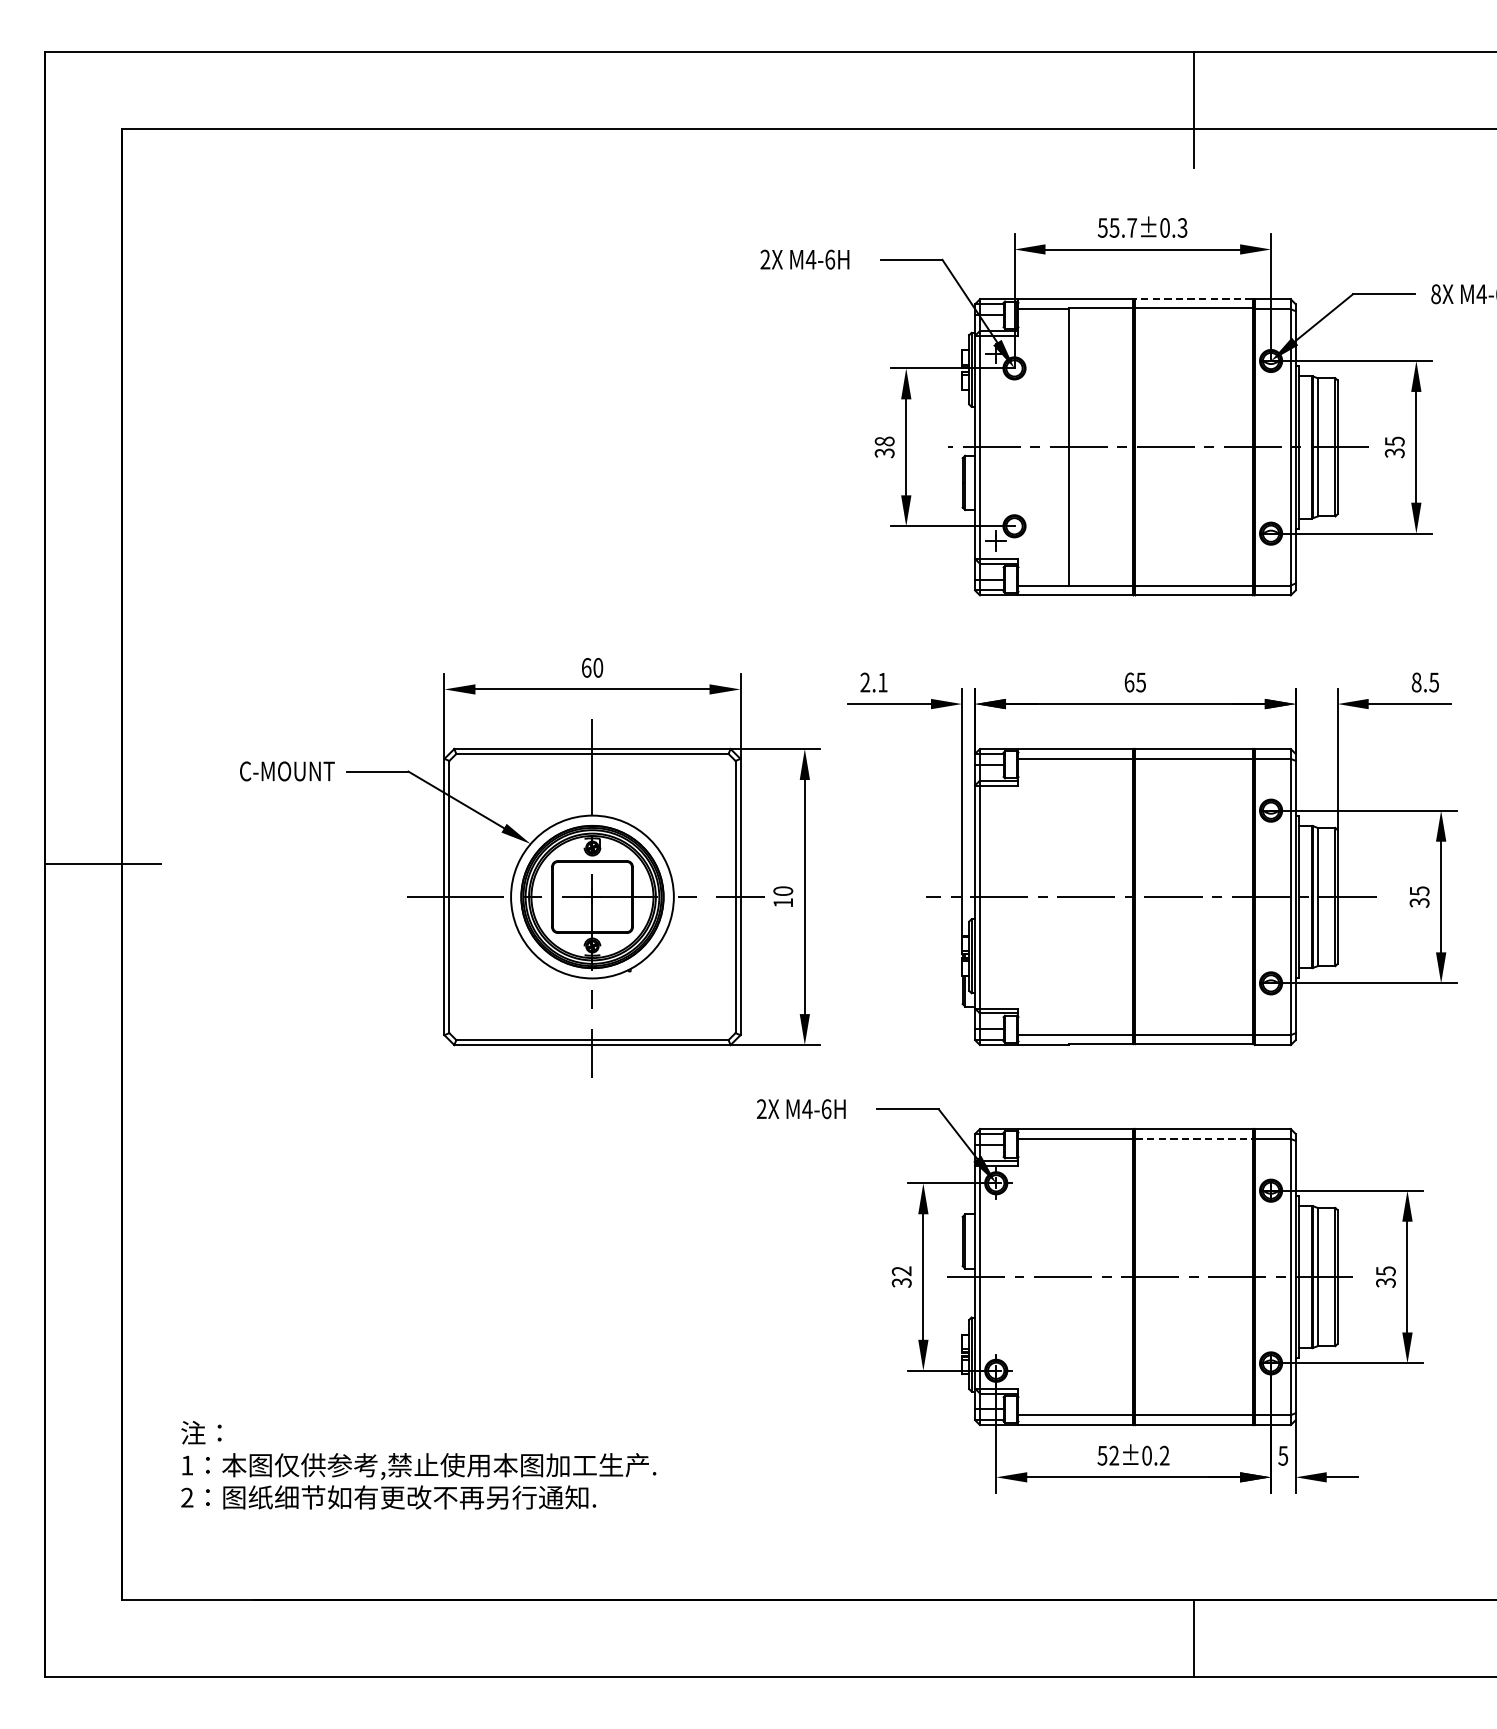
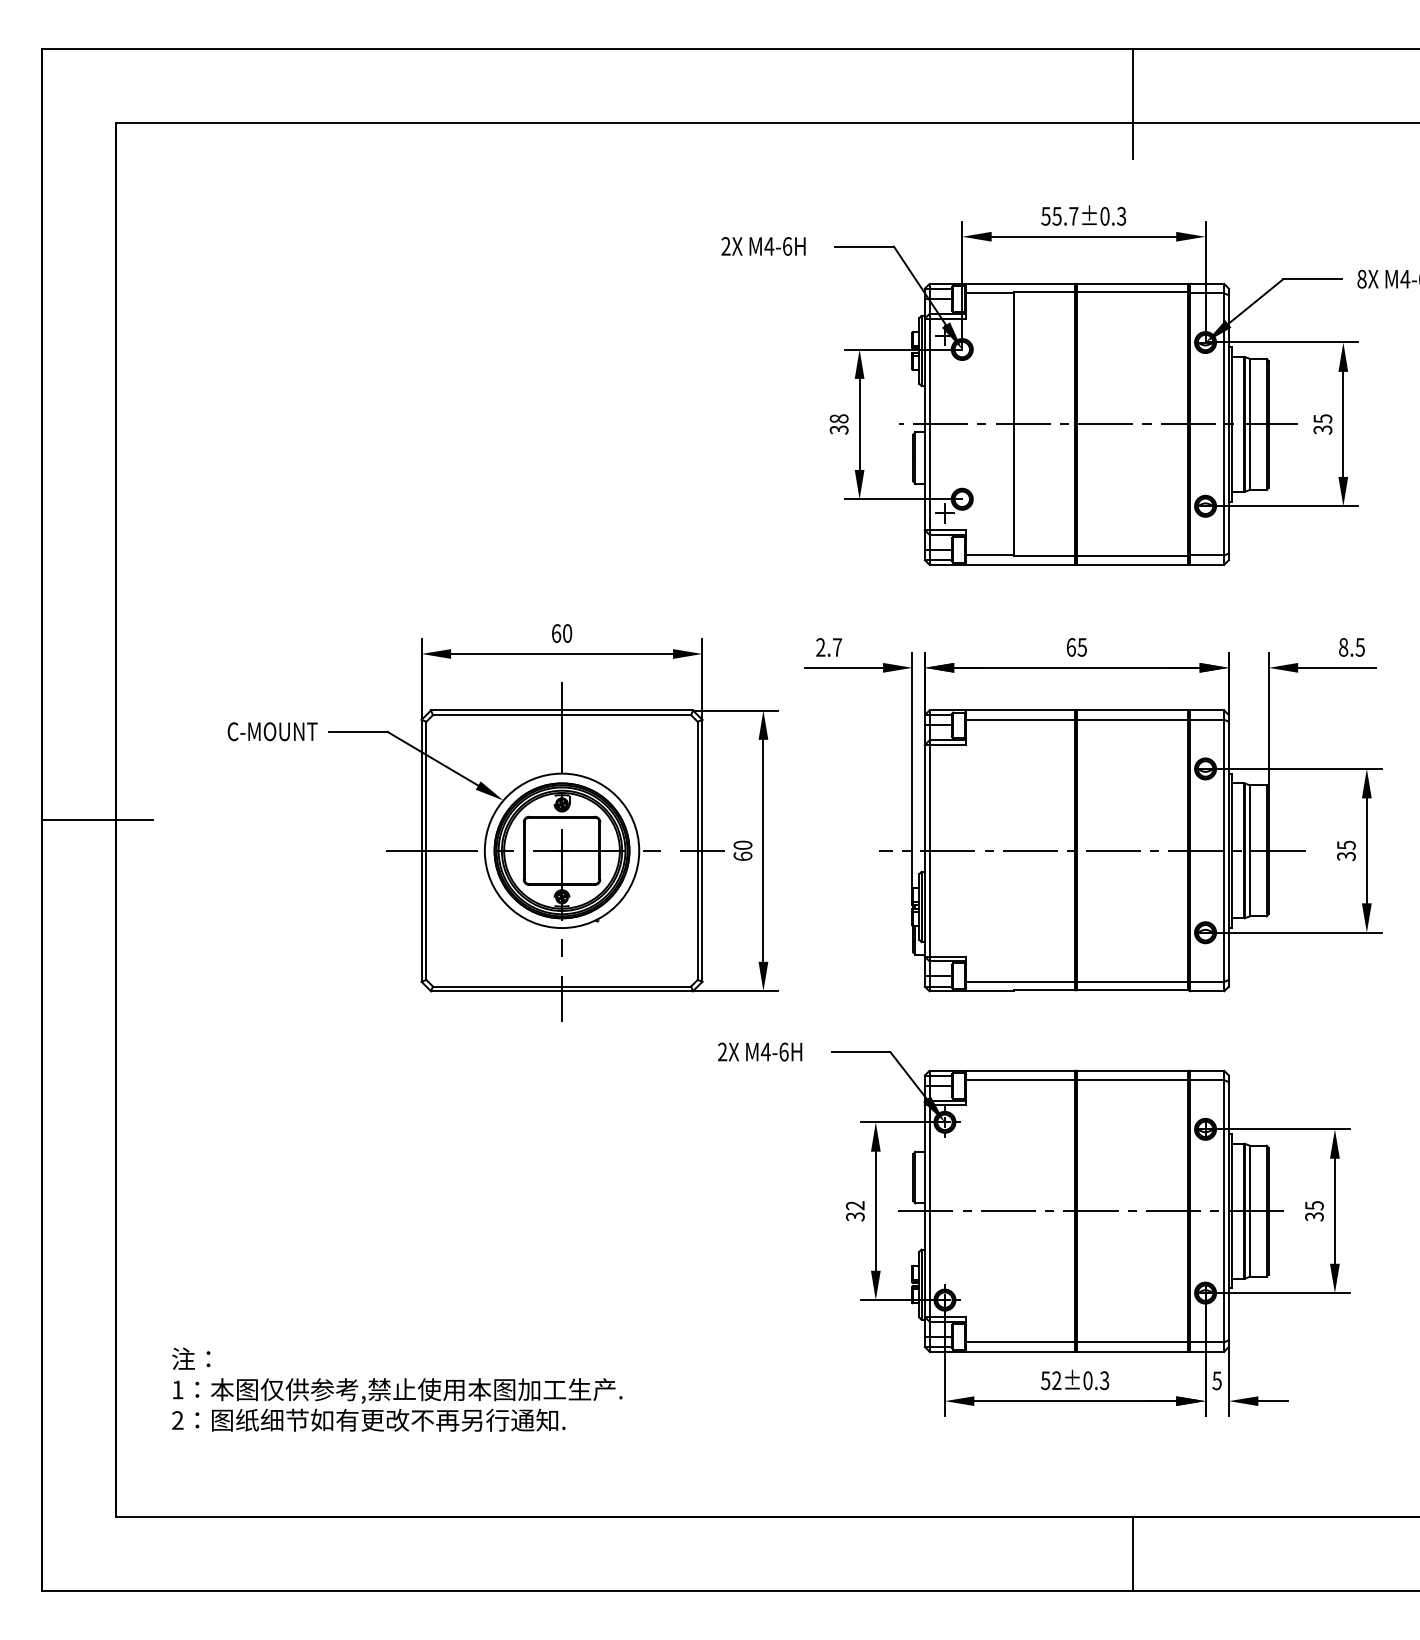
line: (1194, 299) -> (1132, 284), dashed -> solid
text: (882, 682) -> (837, 647), 2.1 -> 2.7
text: (782, 901) -> (742, 855), 10 -> 60
line: (1194, 1139) -> (1132, 1080), dashed -> solid
text: (1164, 1455) -> (1104, 1380), 52±0.2 -> 52±0.3

